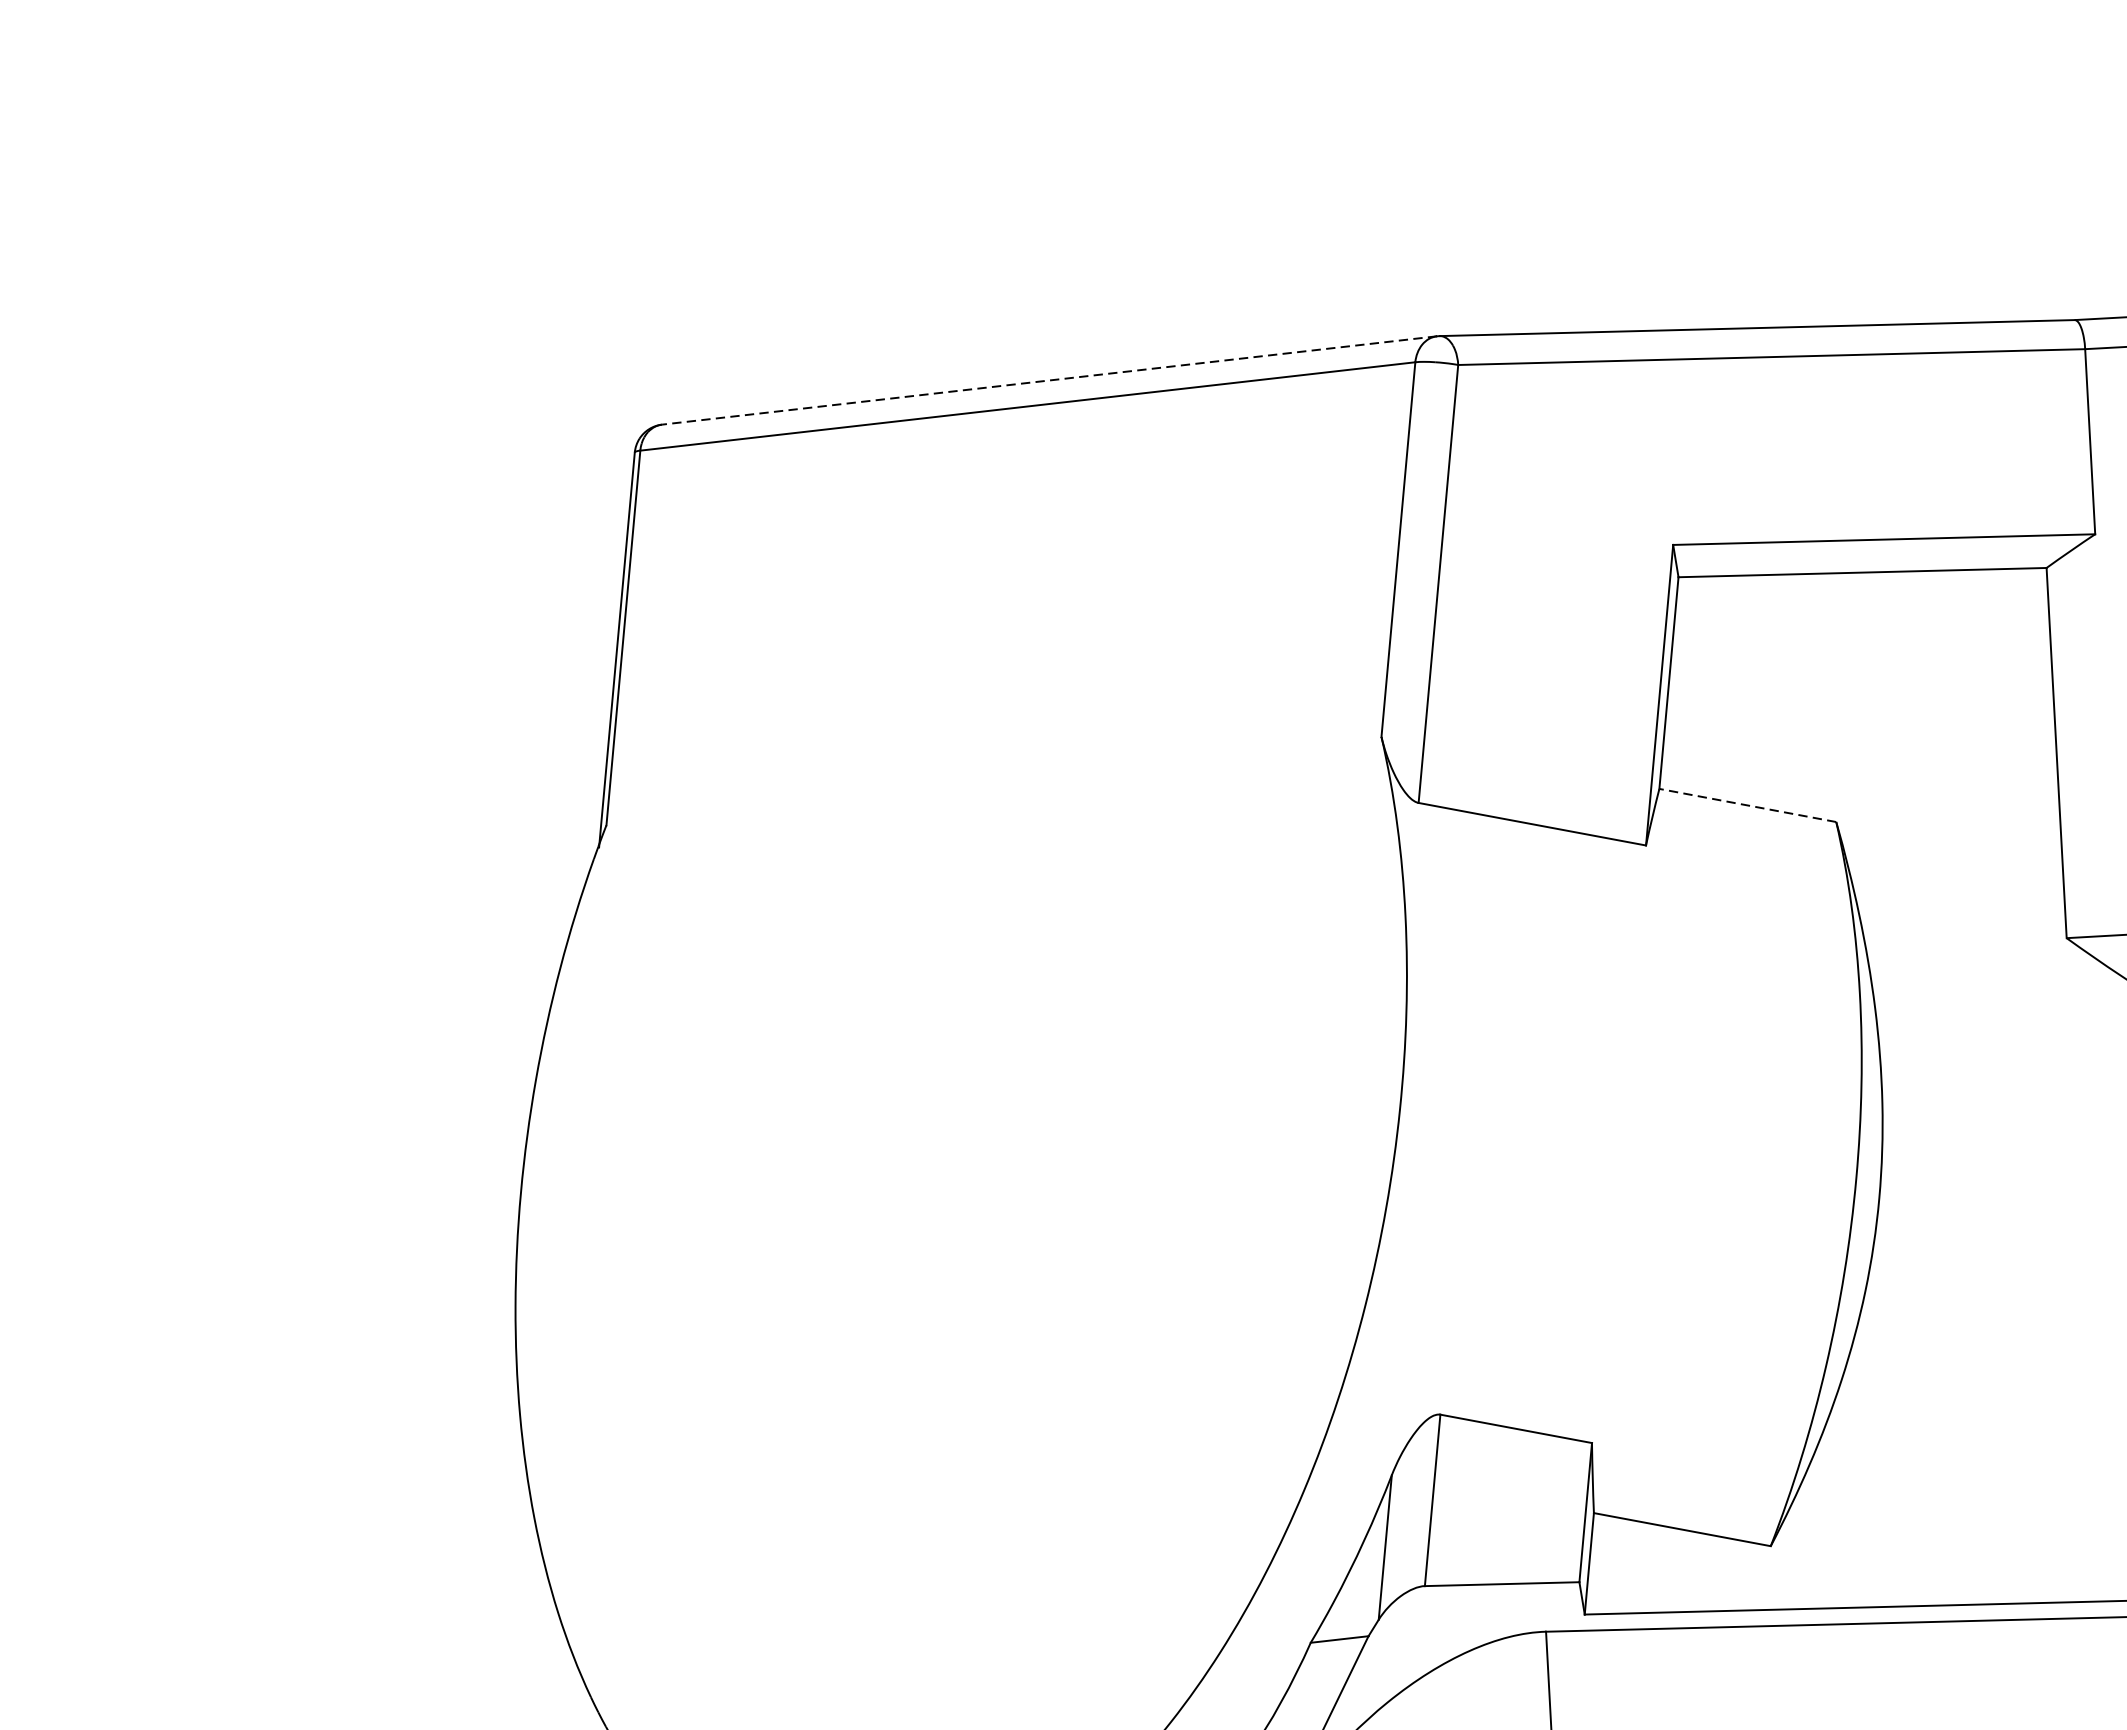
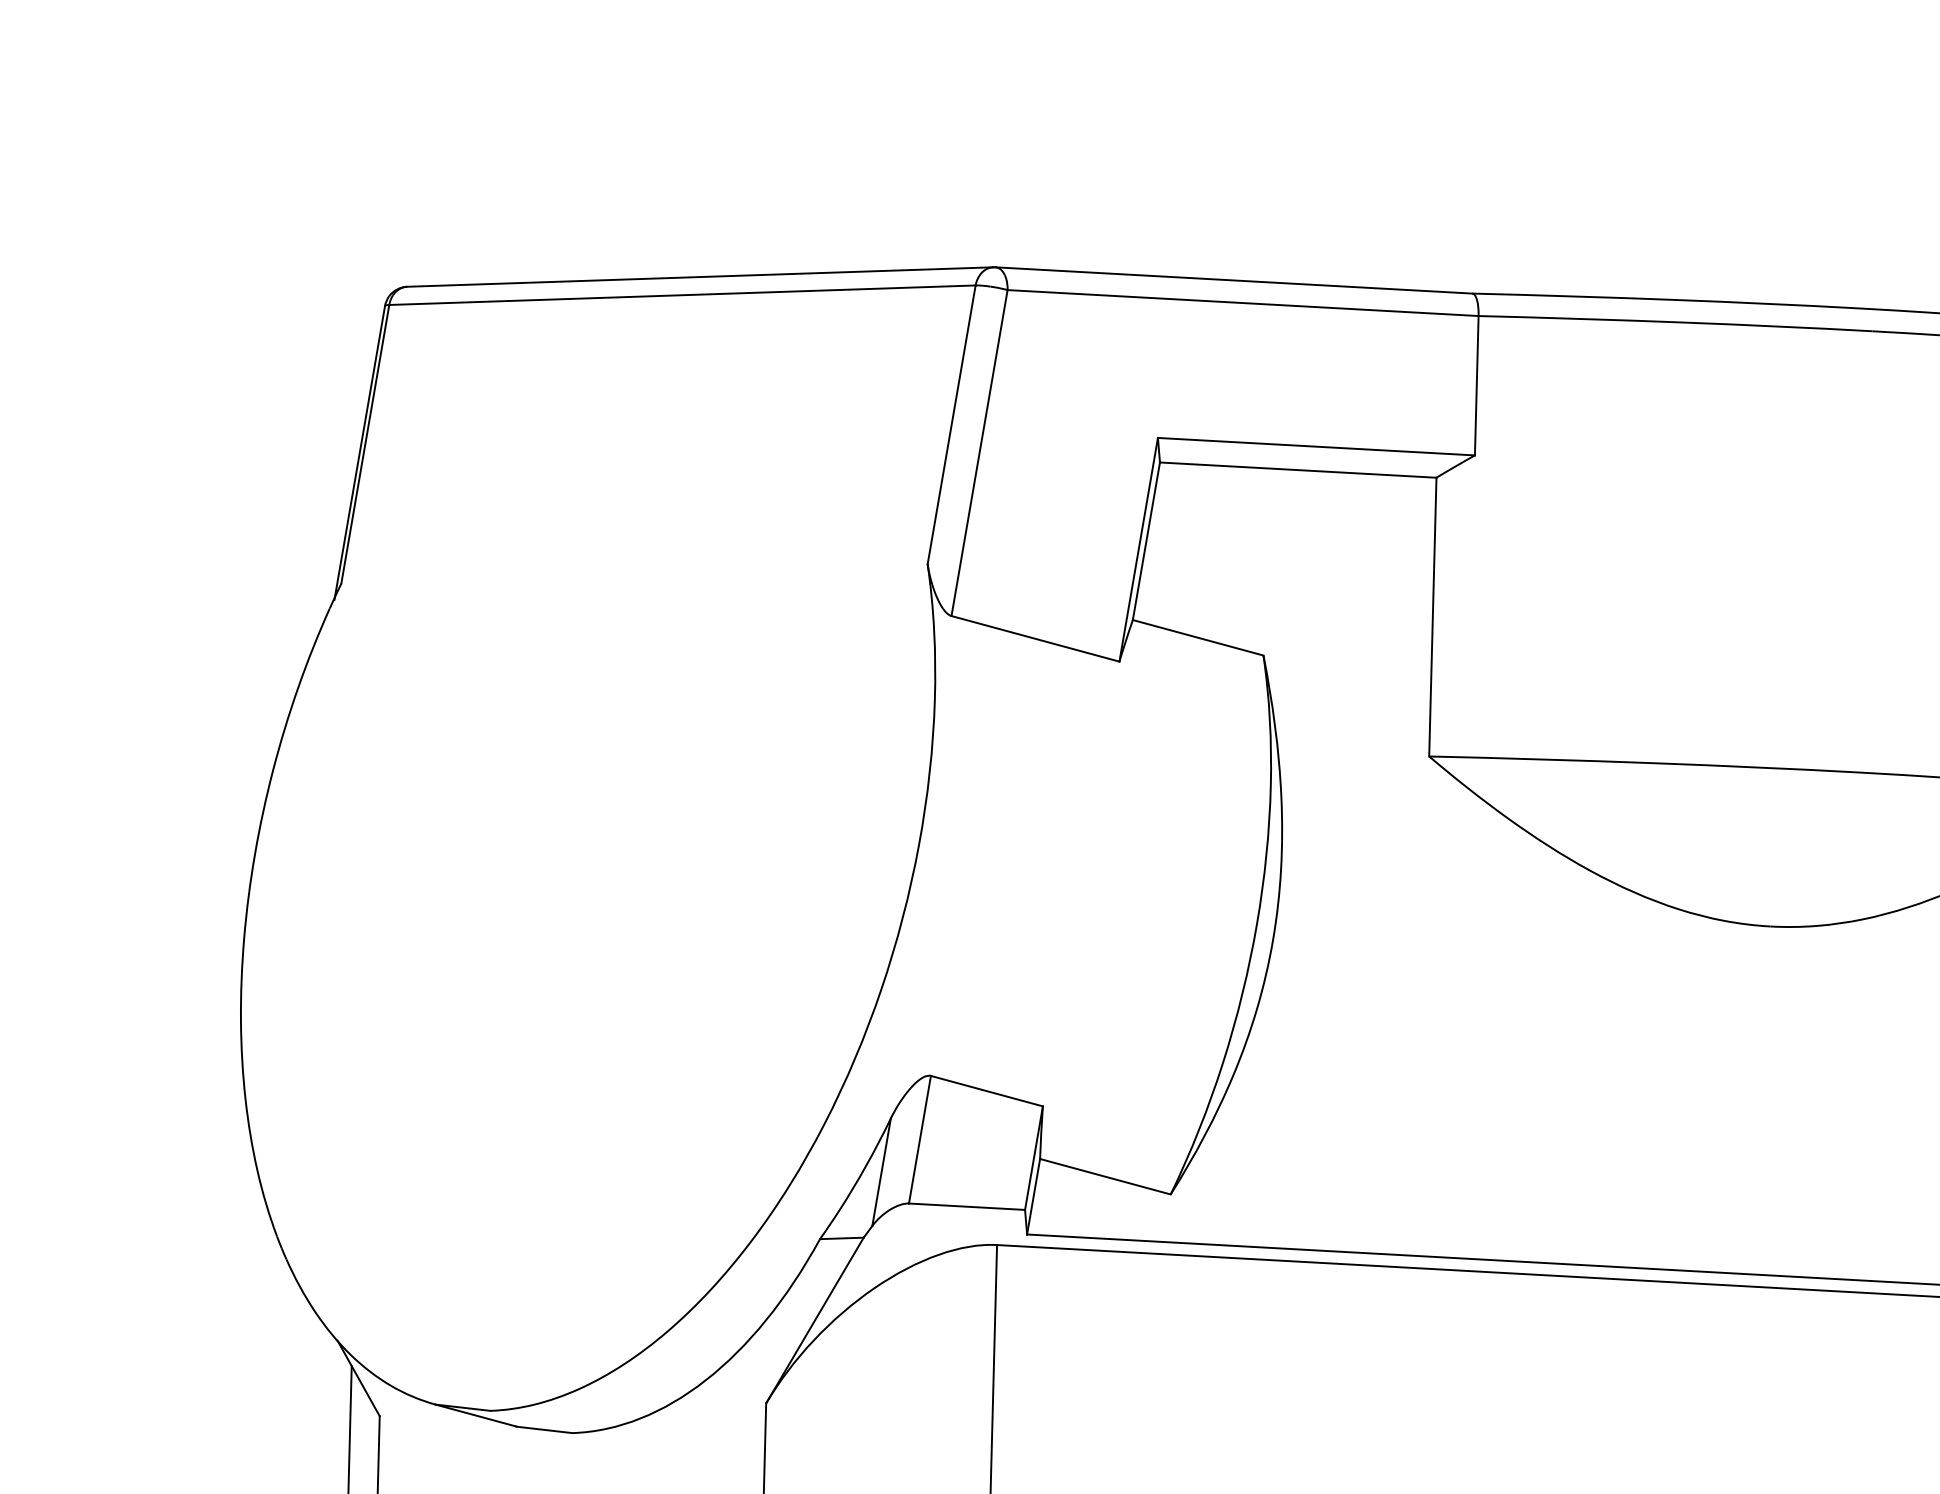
line: (1048, 381) -> (699, 277), dashed -> solid
line: (1748, 805) -> (1198, 637), dashed -> solid

